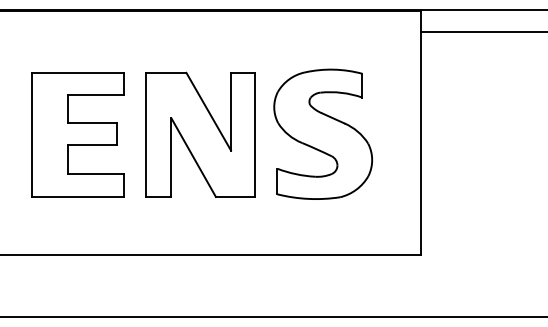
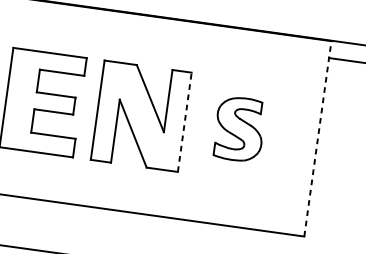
line: (420, 131) -> (317, 137), solid -> dashed
part: (323, 133) -> (239, 128), size x0.6
line: (254, 134) -> (184, 121), solid -> dashed

